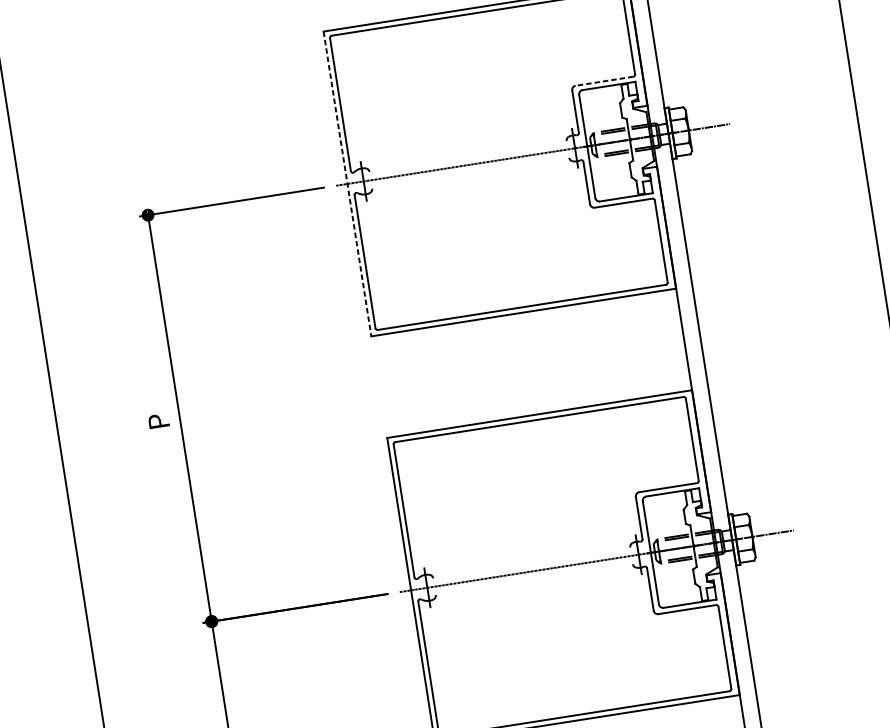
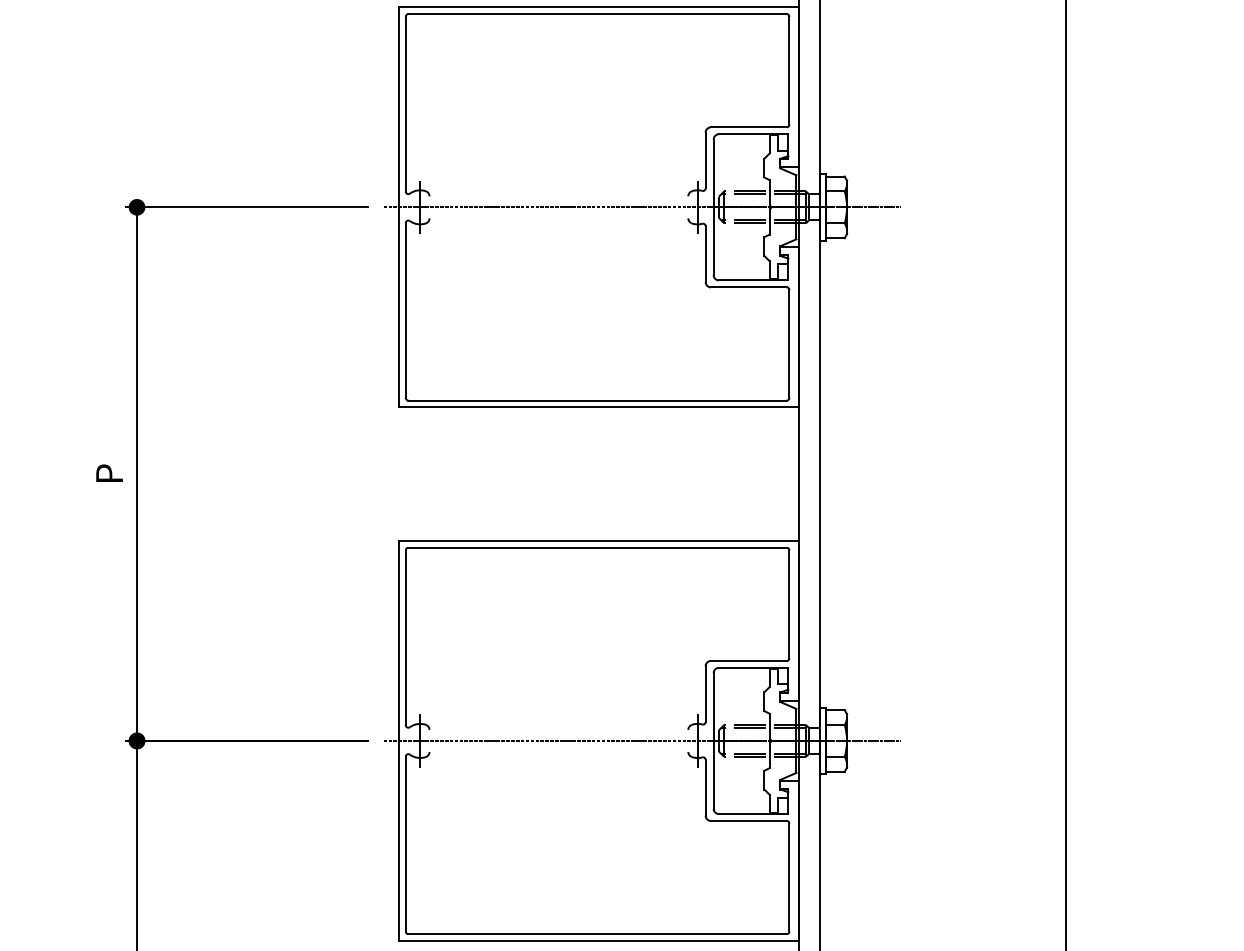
line: (604, 81) -> (748, 127), dashed -> solid
line: (347, 184) -> (398, 207), dashed -> solid

